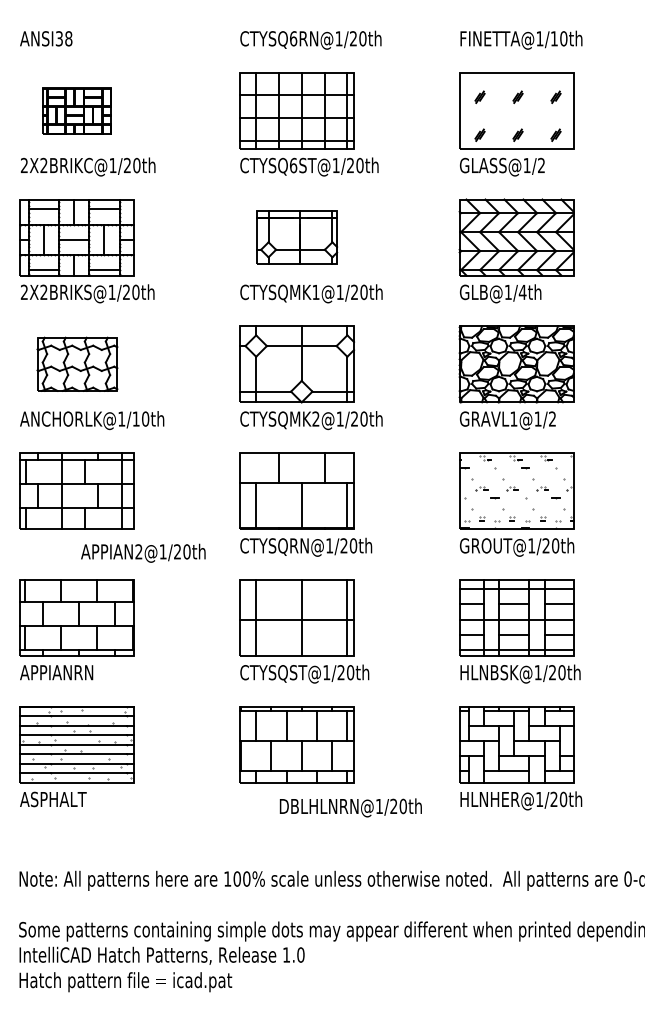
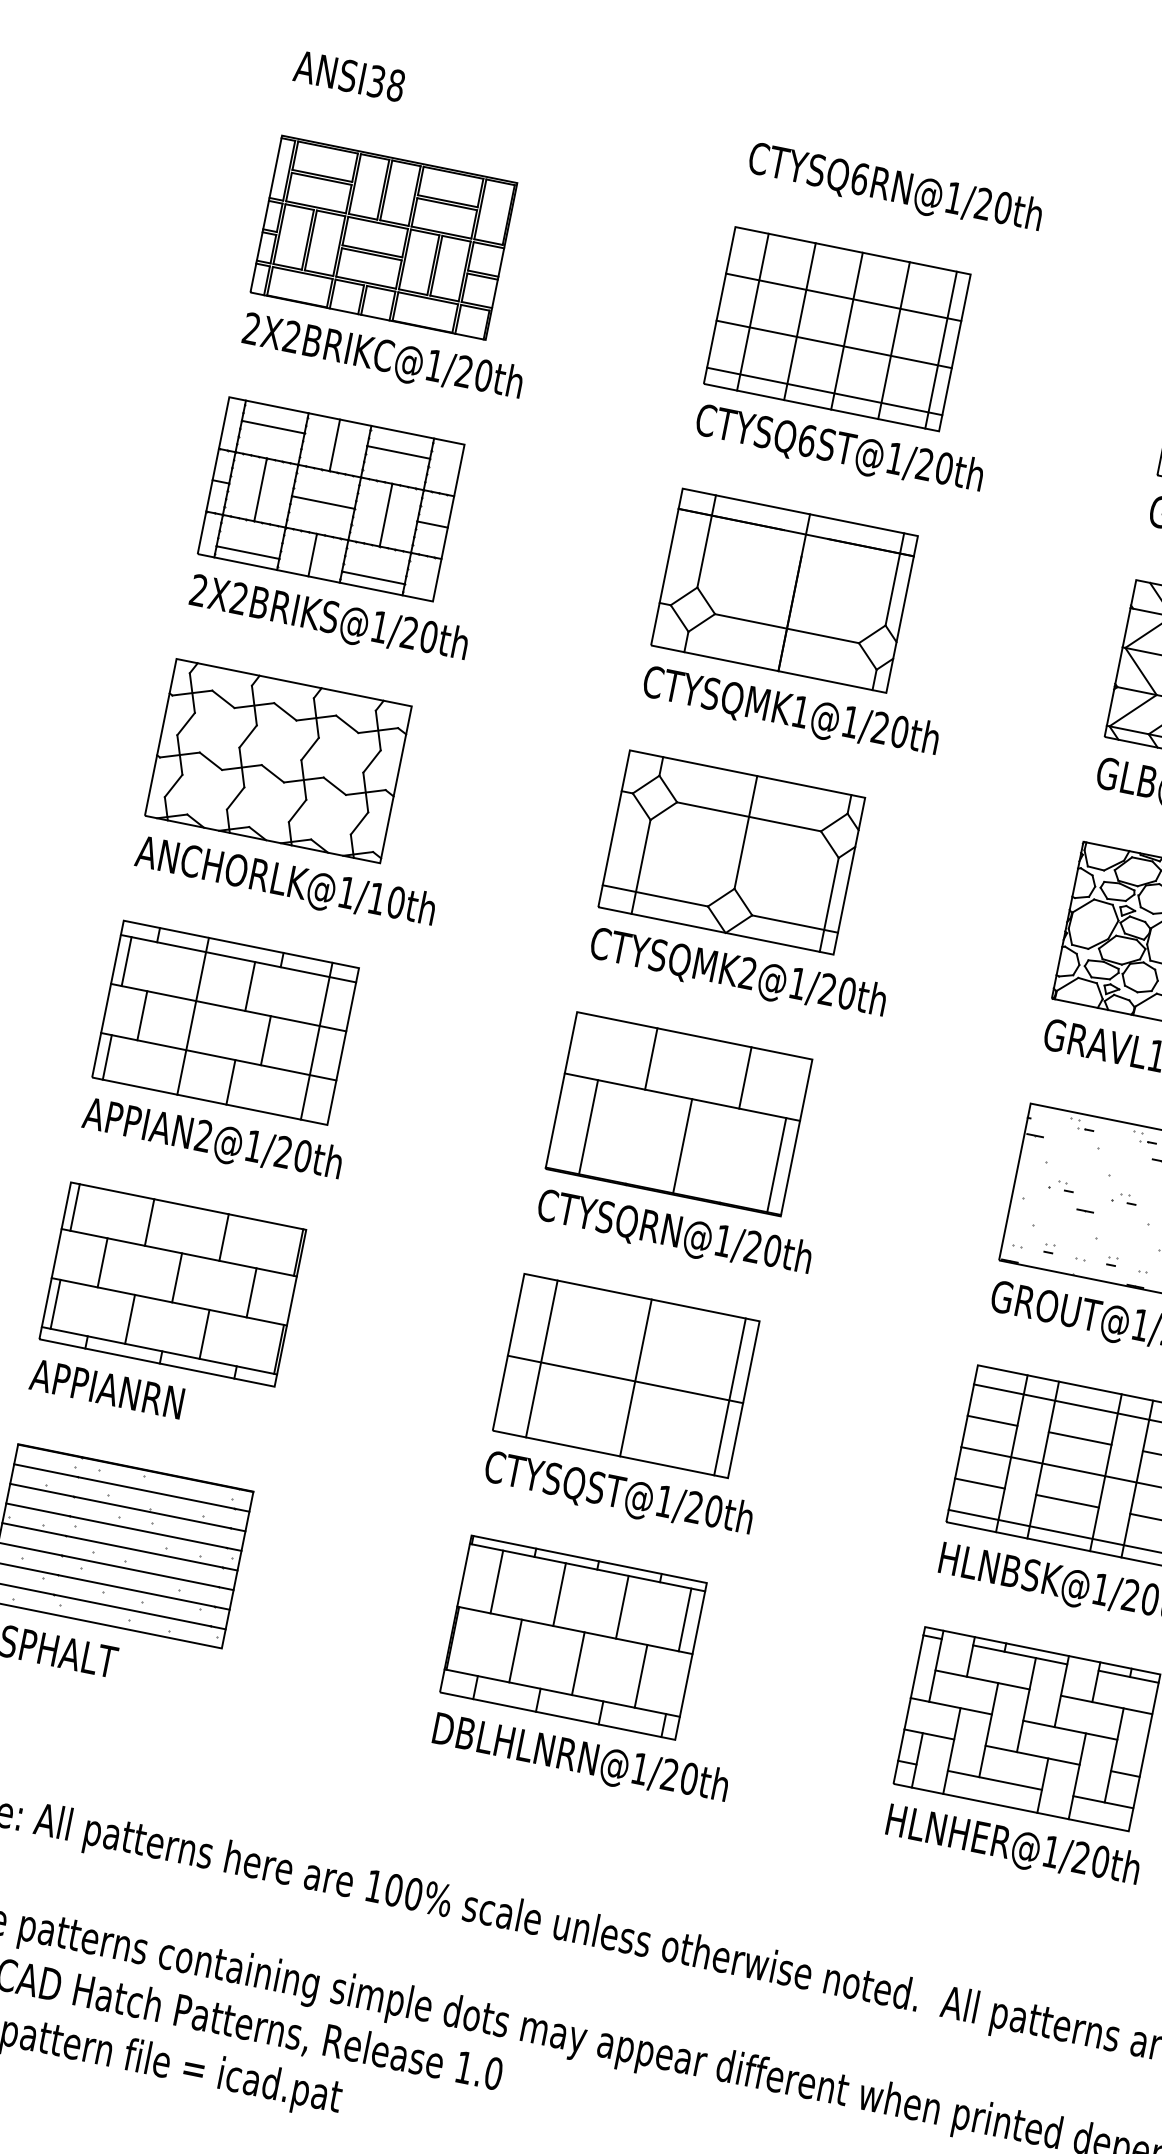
part: (76, 110) -> (382, 236), size x1.67
part: (297, 237) -> (785, 590), size x1.43
part: (77, 364) -> (278, 761), size x1.43
text: (143, 552) -> (212, 1139), moved
text: (350, 807) -> (579, 1758), moved

